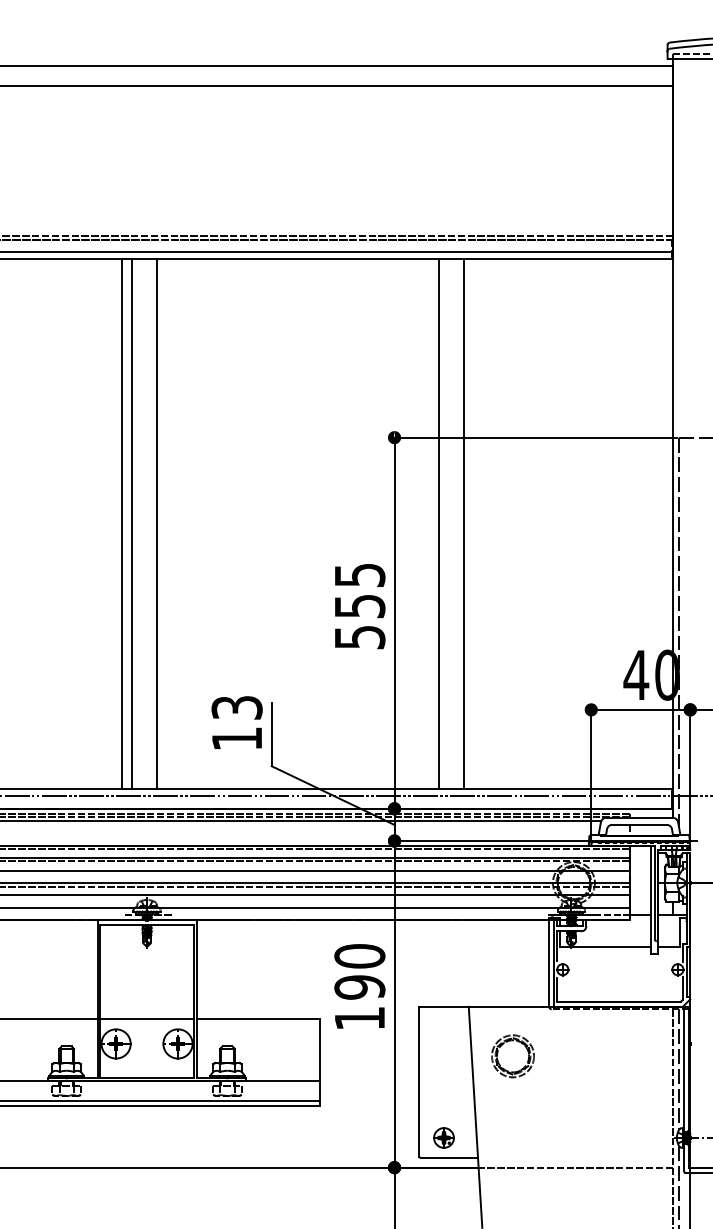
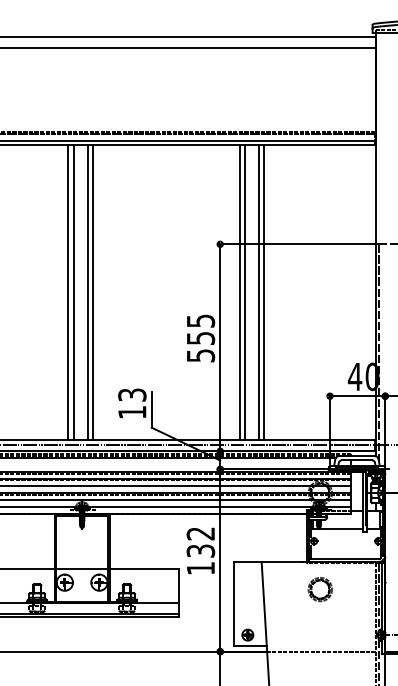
line: (167, 524) -> (93, 292), added
line: (429, 524) -> (239, 292), added
line: (473, 524) -> (264, 292), added
text: (359, 971) -> (200, 542), 190 -> 132
part: (511, 1056) -> (319, 589), moved

